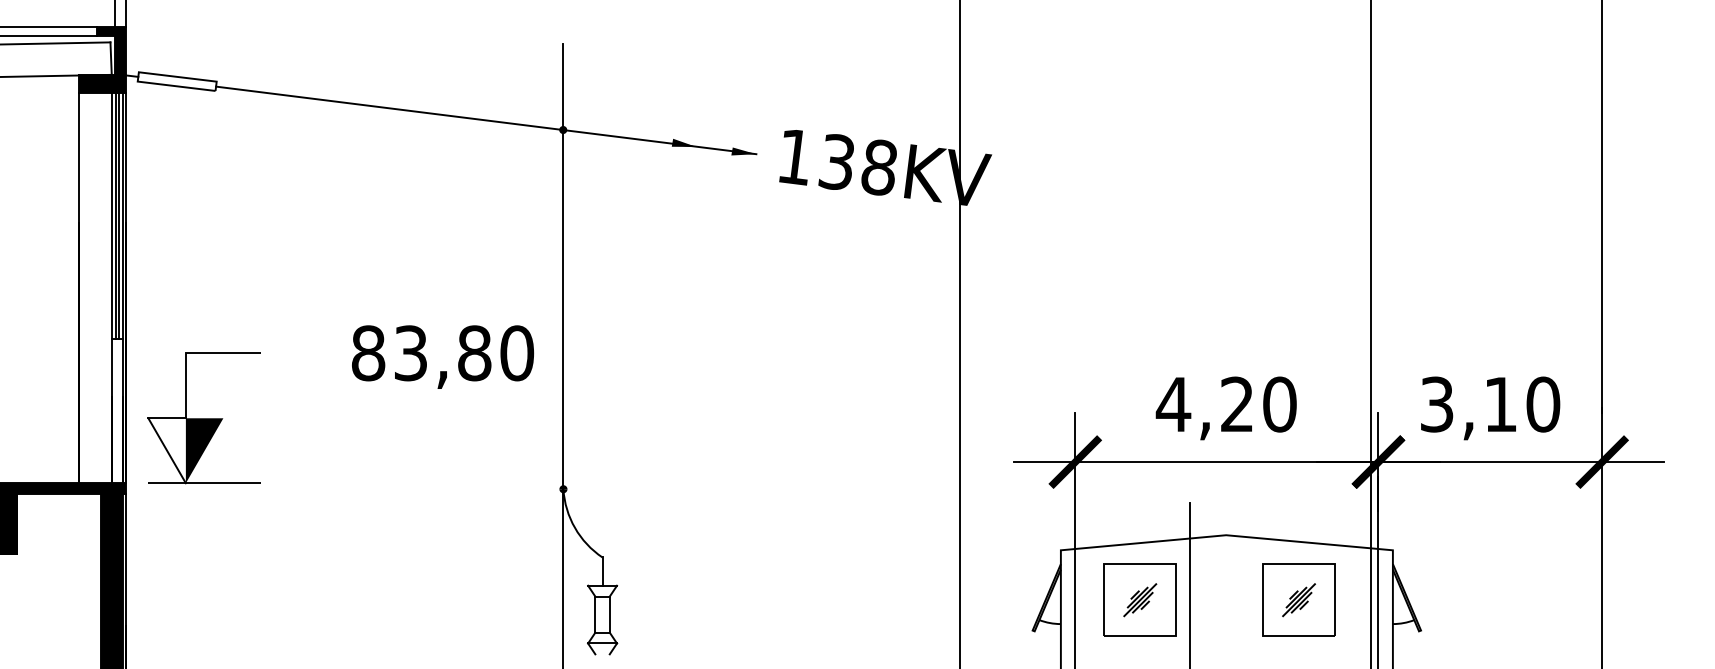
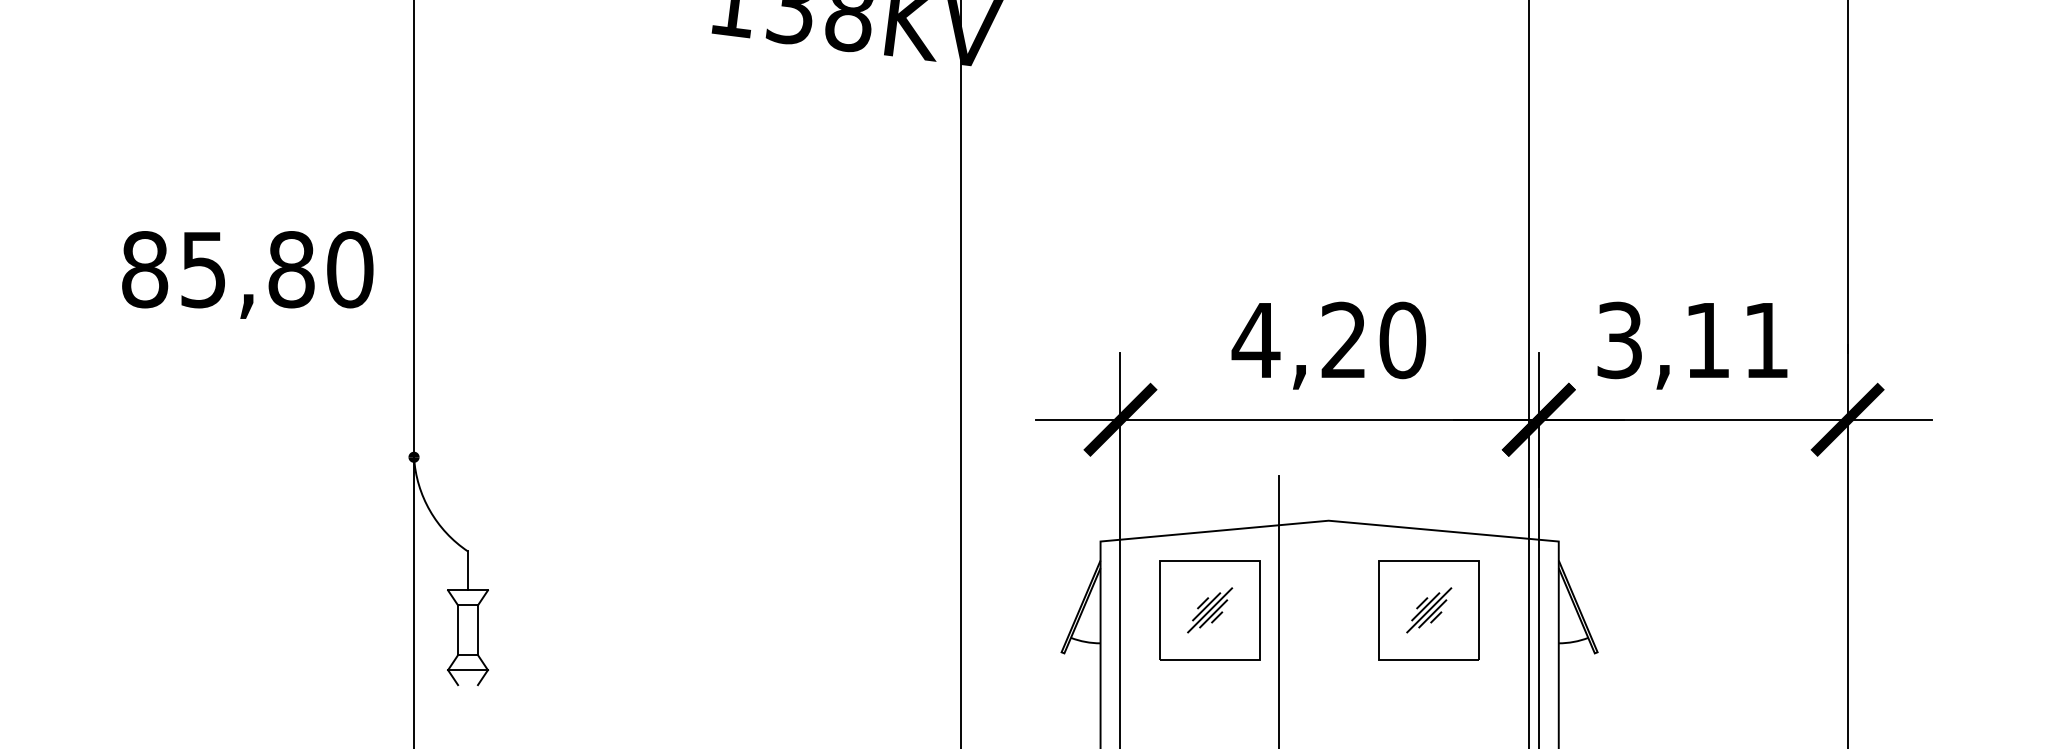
text: (410, 352) -> (202, 268), 83,80 -> 85,80
text: (1543, 404) -> (1766, 340), 3,10 -> 3,11

